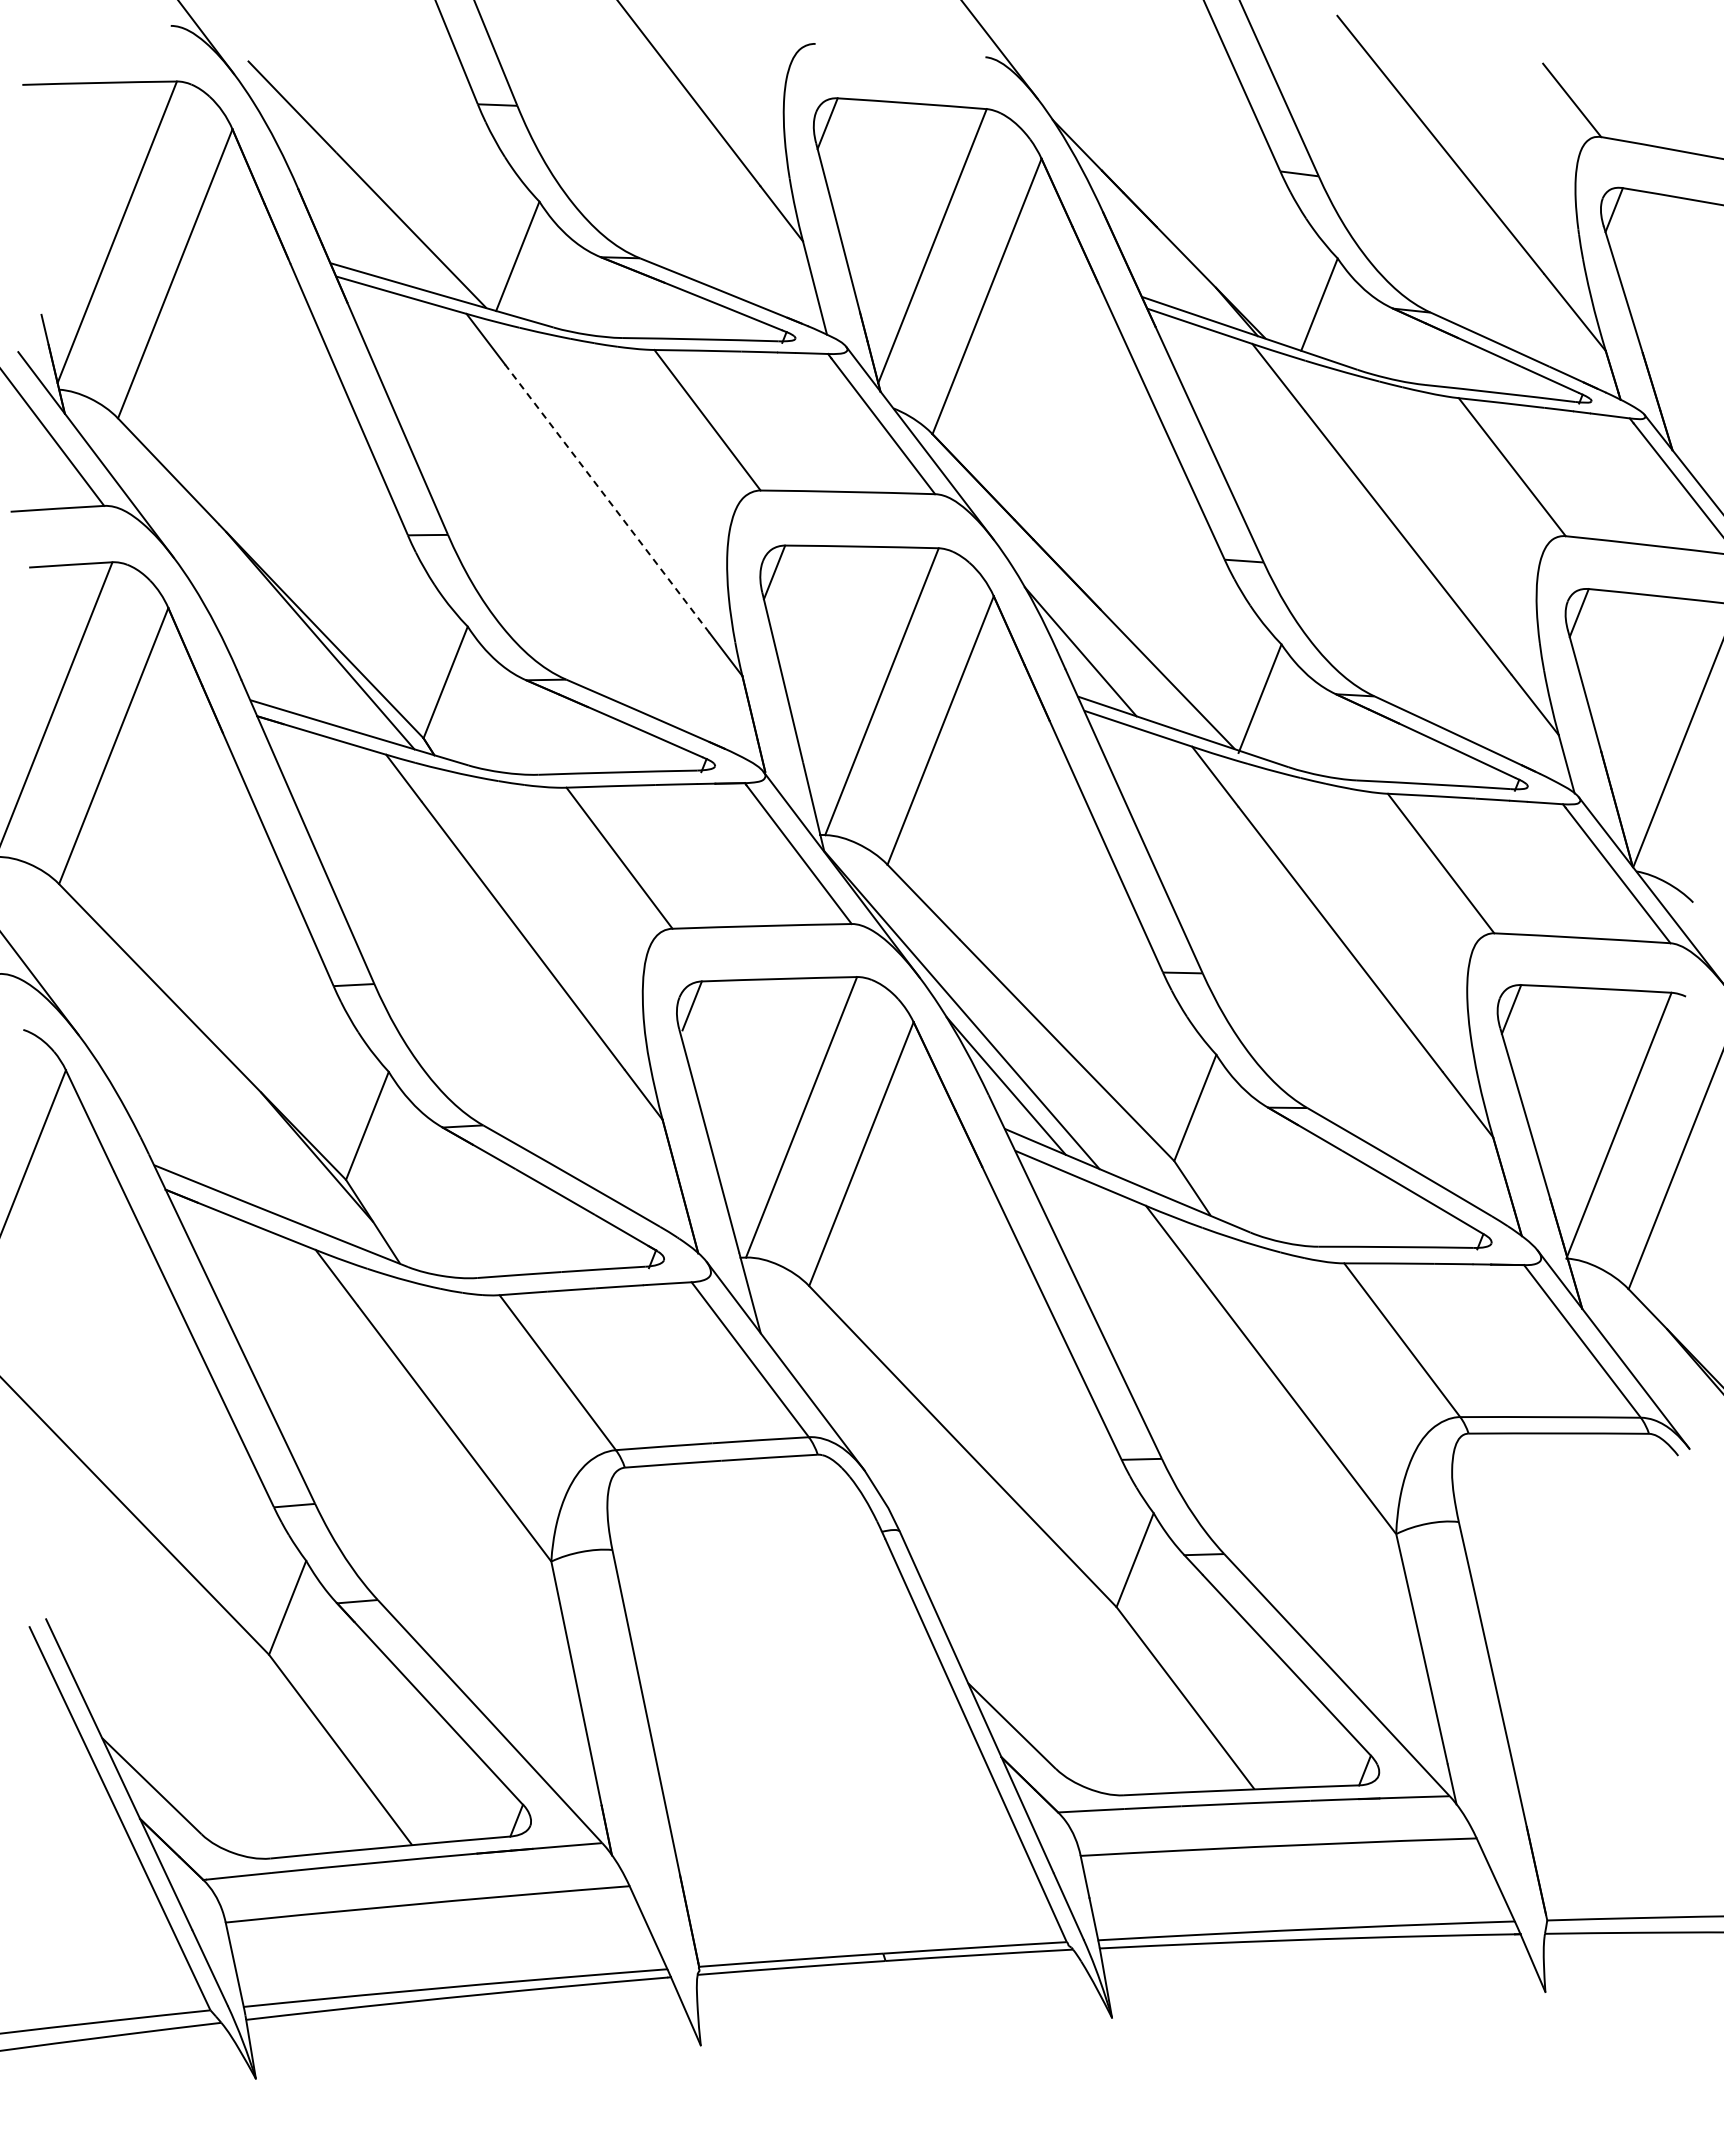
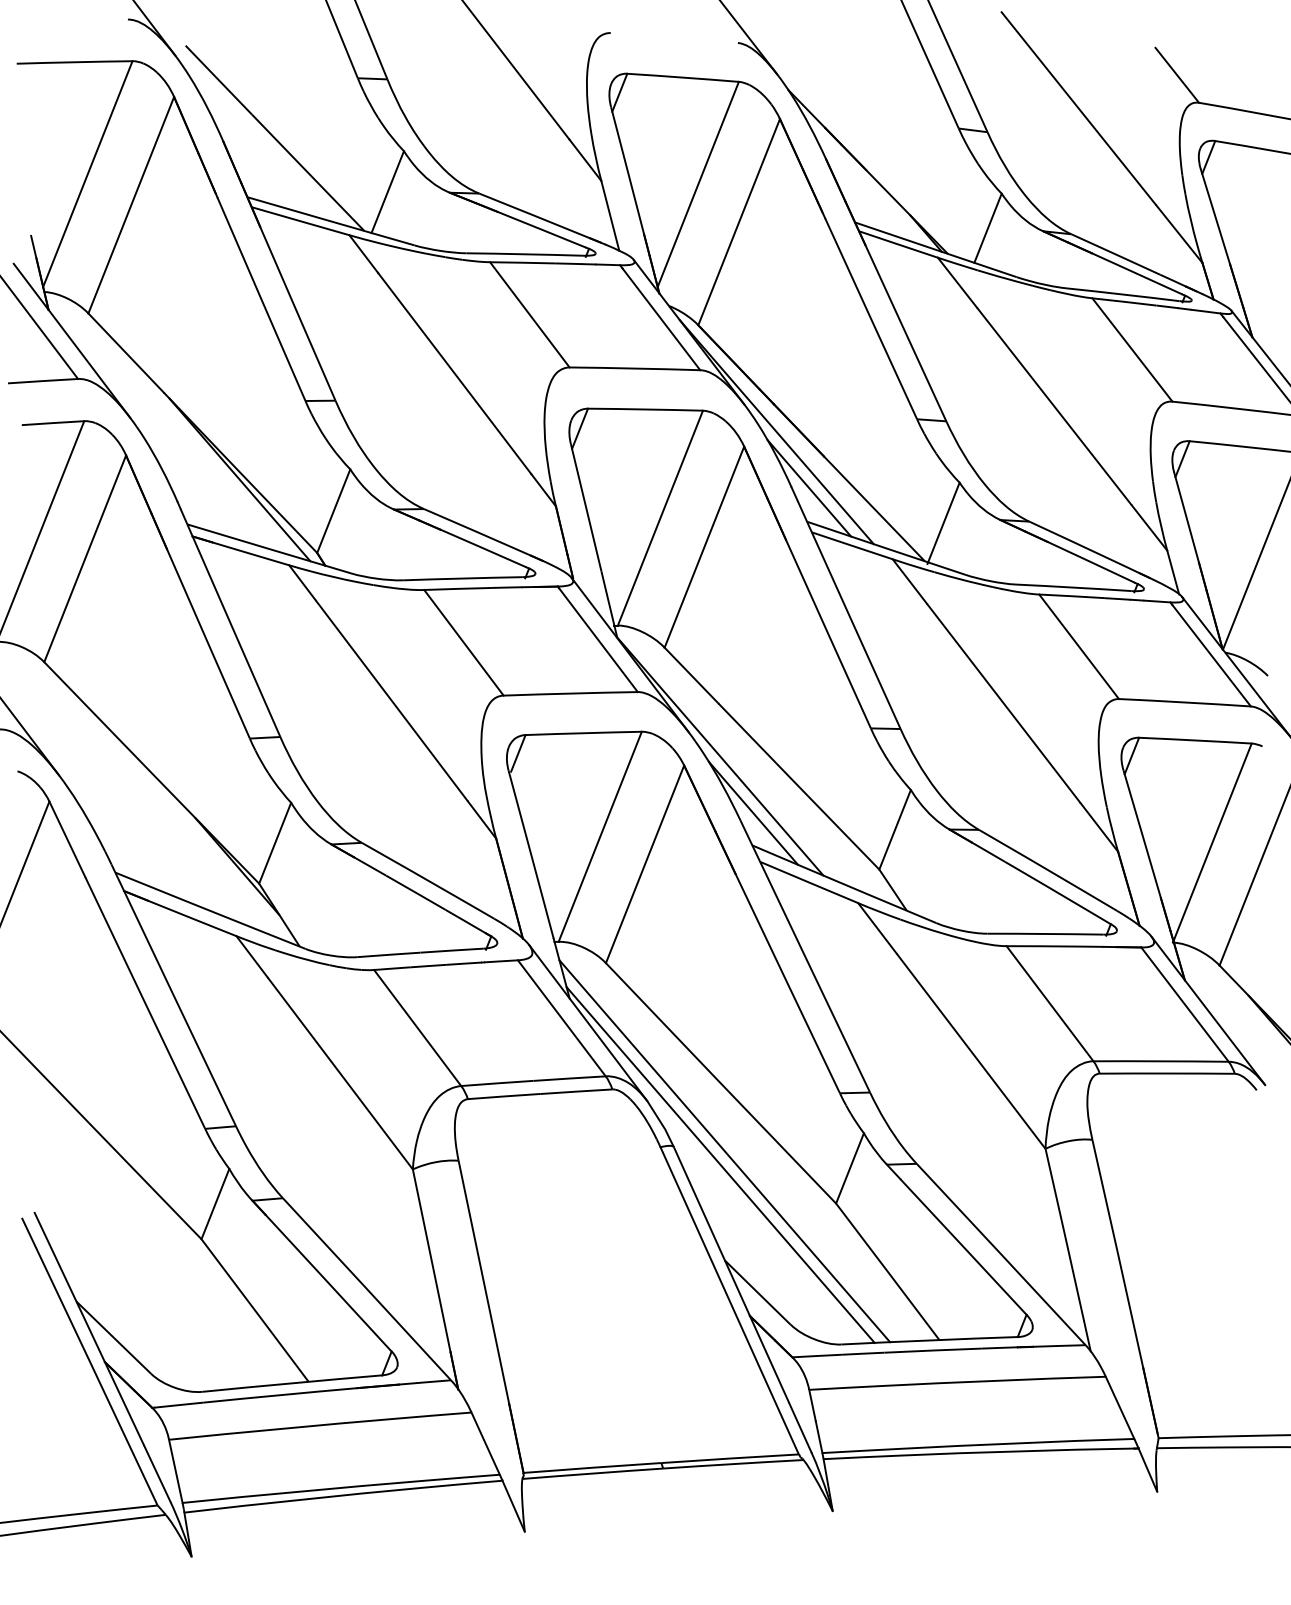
line: (607, 498) -> (454, 373), dashed -> solid
line: (1036, 576) -> (776, 431), added
line: (967, 1537) -> (724, 1151), added
line: (962, 1555) -> (720, 1164), added

